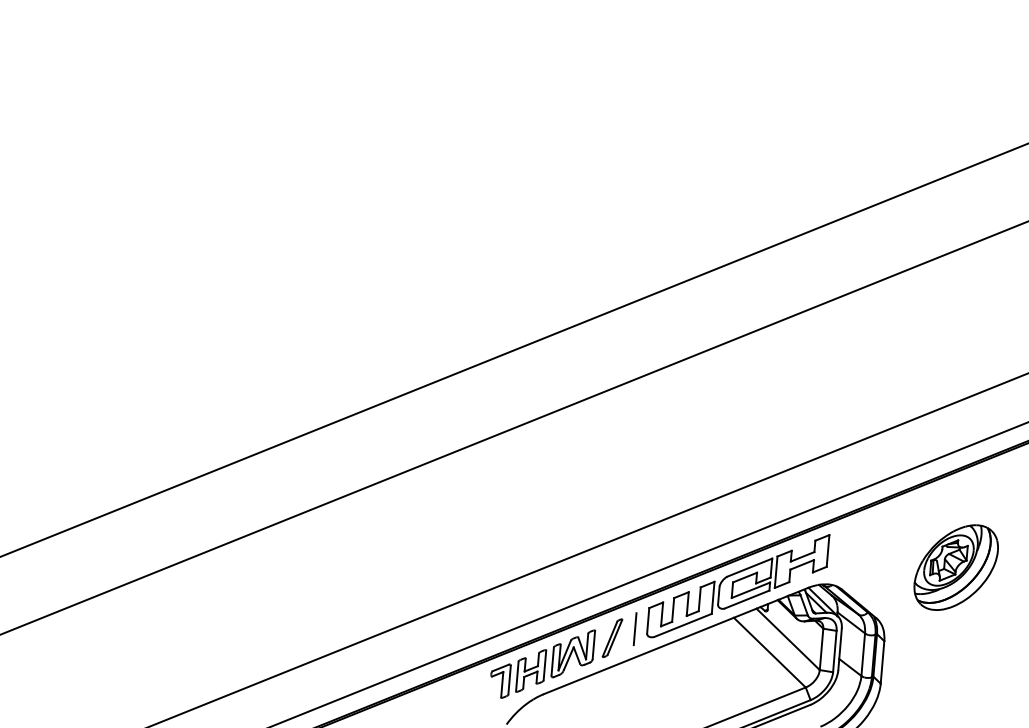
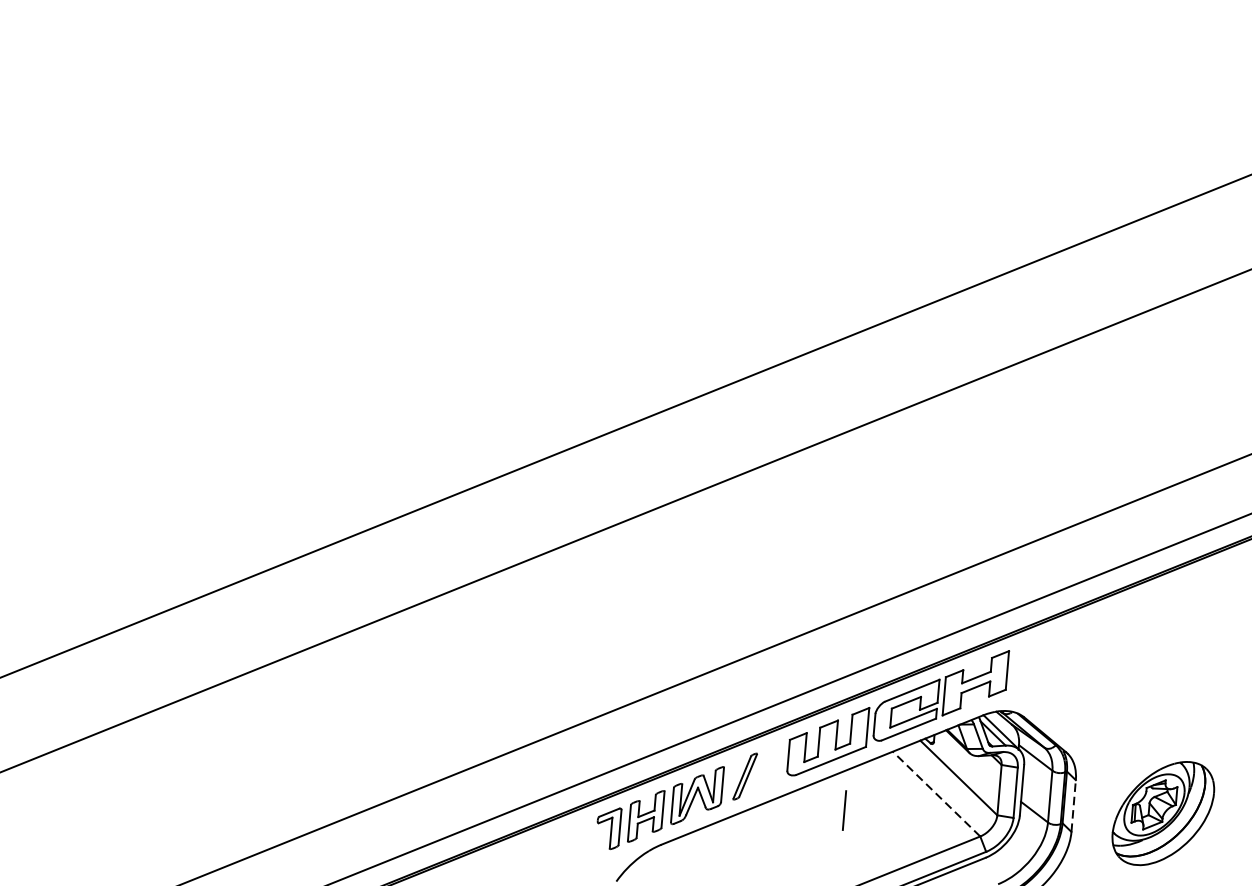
part: (955, 567) -> (1162, 813), moved
line: (634, 628) -> (843, 809), moved
line: (769, 652) -> (936, 793), solid -> dashed
line: (882, 661) -> (1073, 804), solid -> dashed

